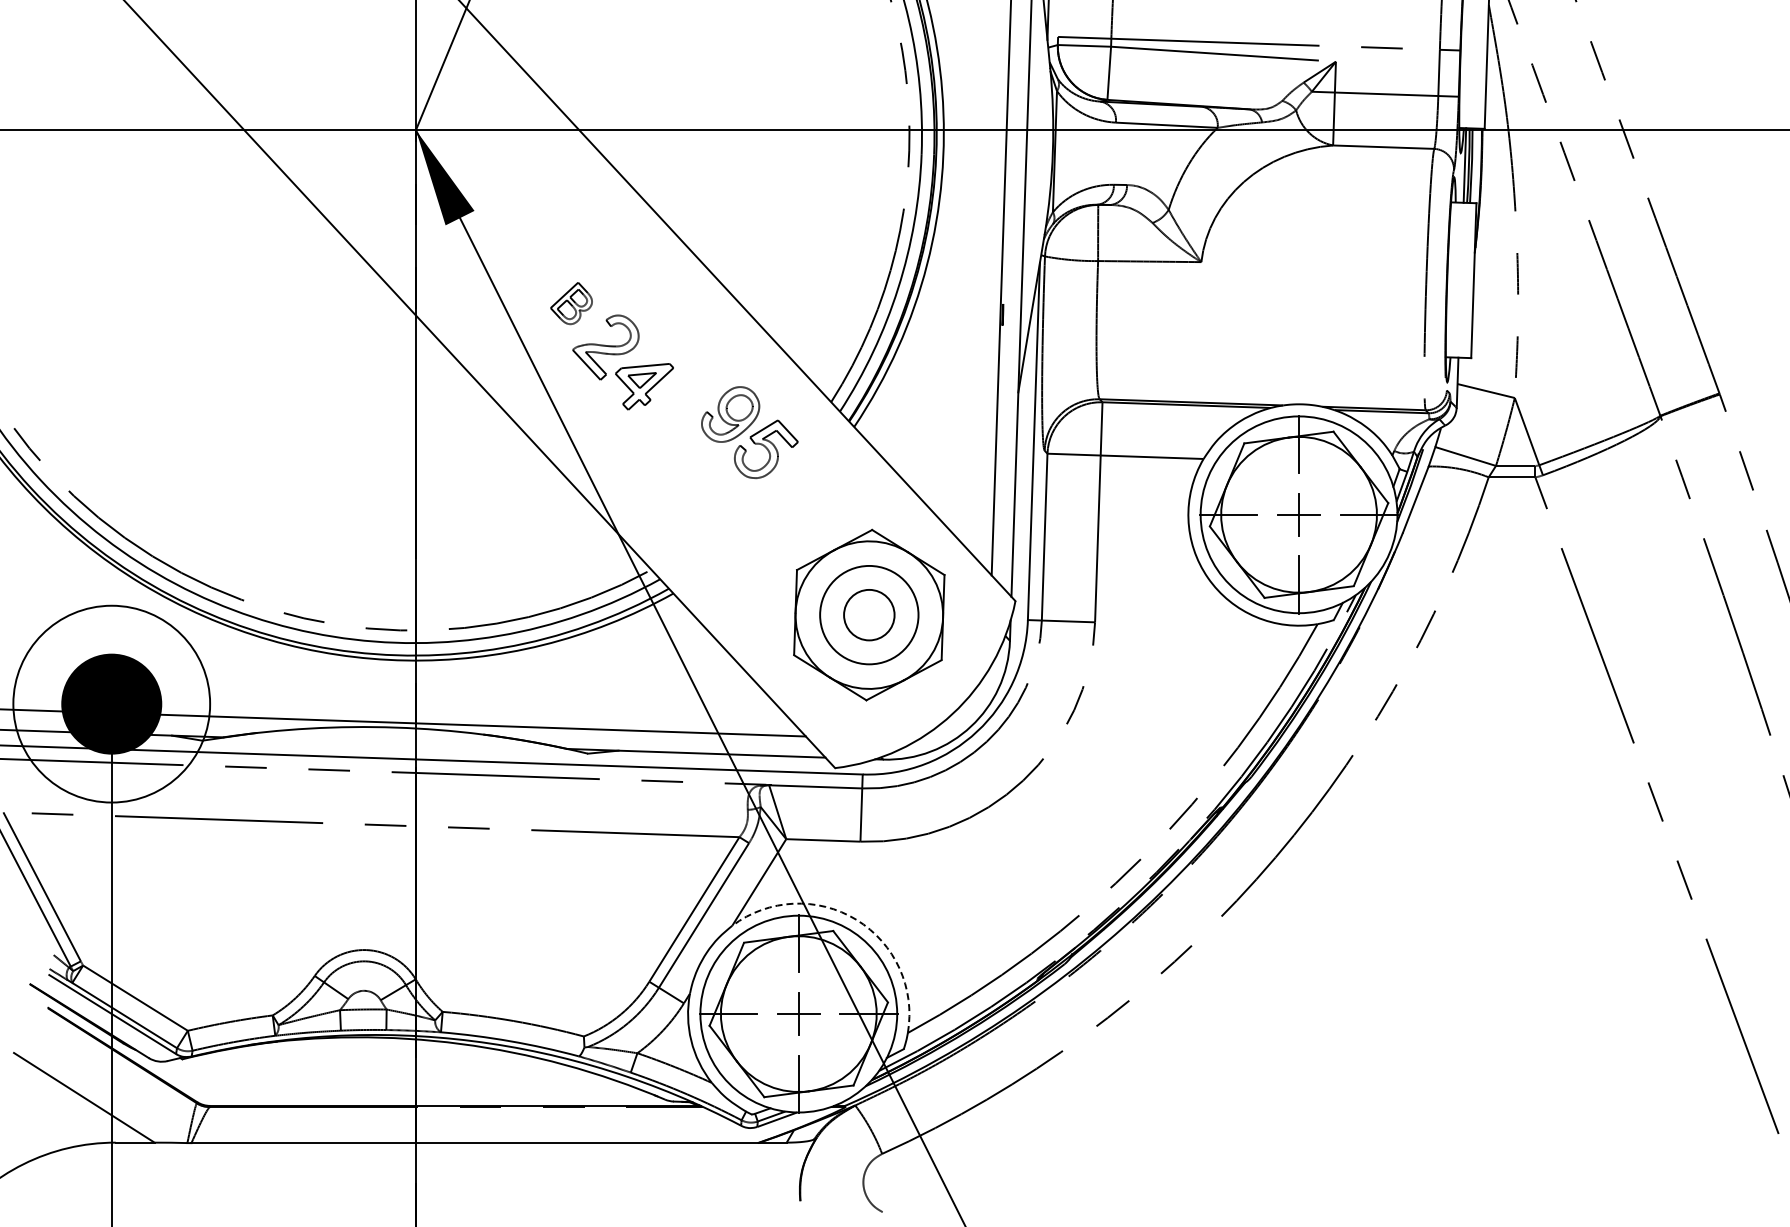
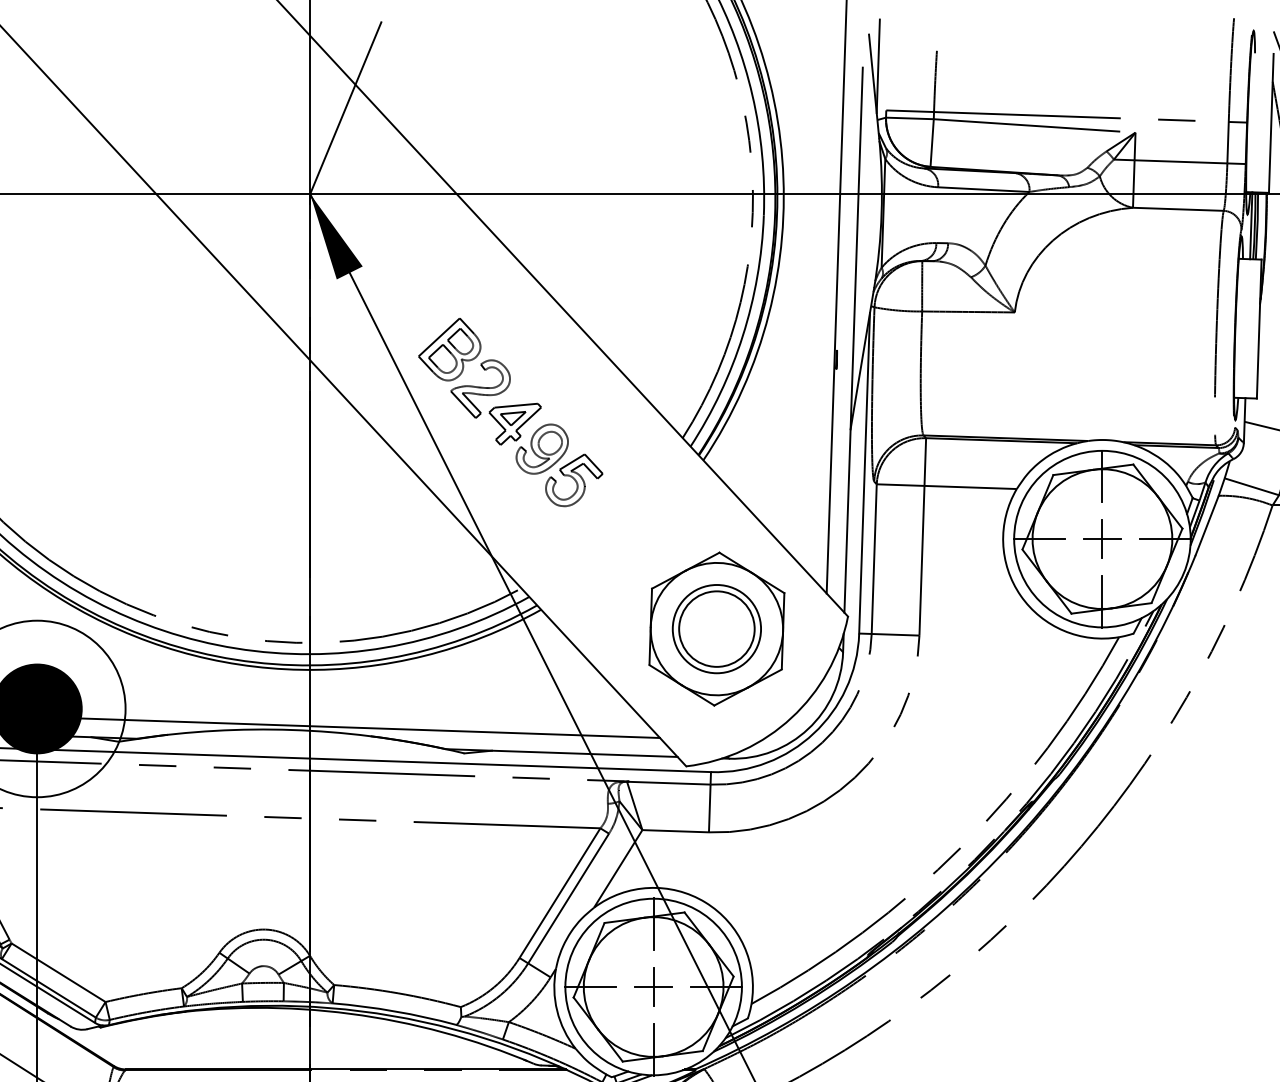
part: (571, 303) -> (449, 349), size x1.67
part: (749, 432) -> (559, 465), moved
circle: (869, 615) -> (717, 629), size x1.67
arc: (856, 919) -> (705, 902), dashed -> solid

